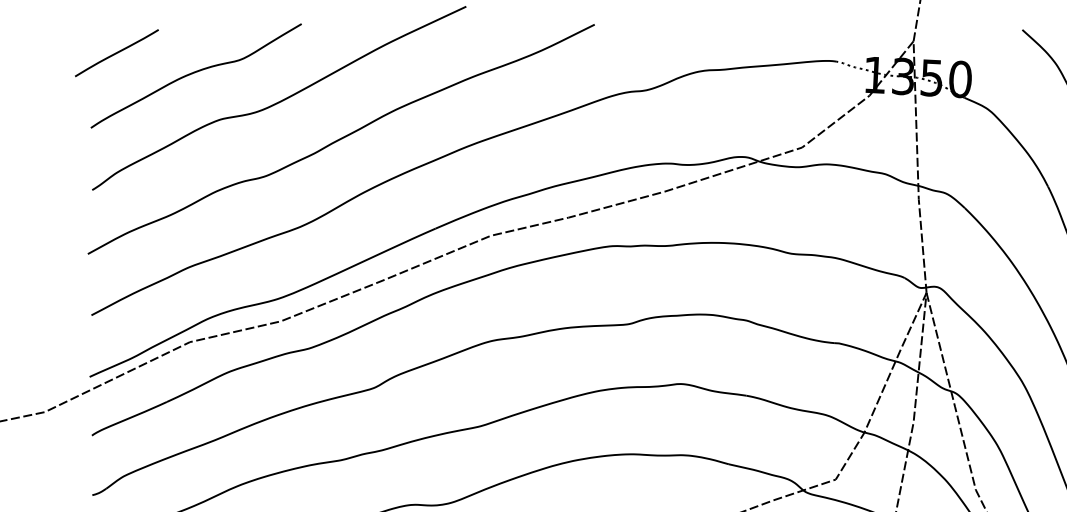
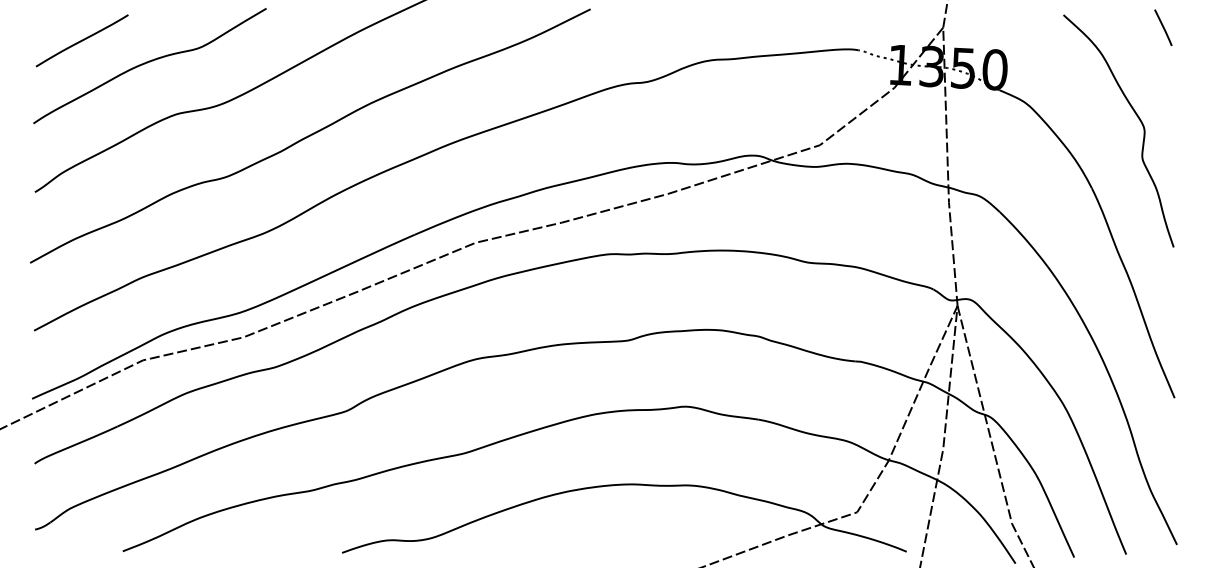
line: (117, 52) -> (82, 40), moved

